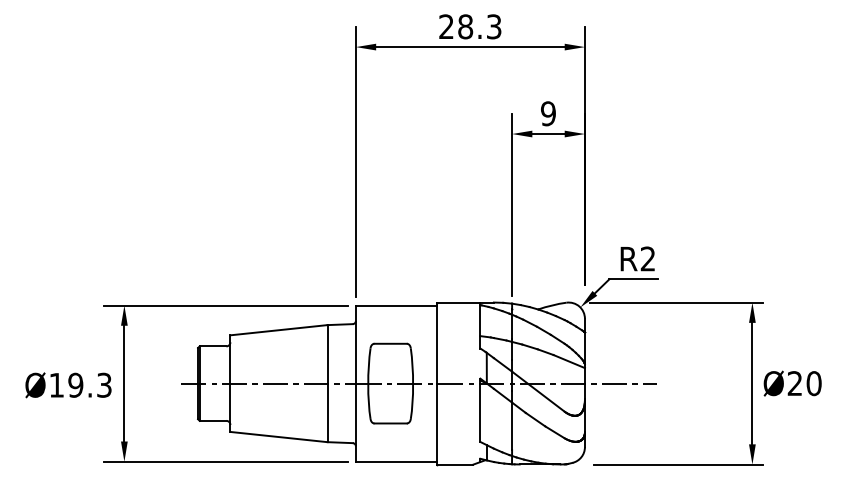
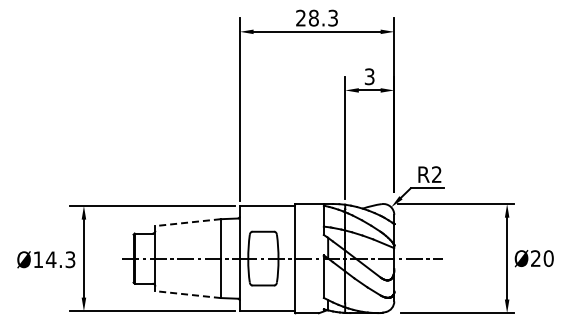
text: (548, 113) -> (369, 76), 9 -> 3
line: (279, 330) -> (188, 222), solid -> dashed
text: (74, 384) -> (50, 259), Ø19.3 -> Ø14.3
line: (279, 436) -> (188, 294), solid -> dashed

